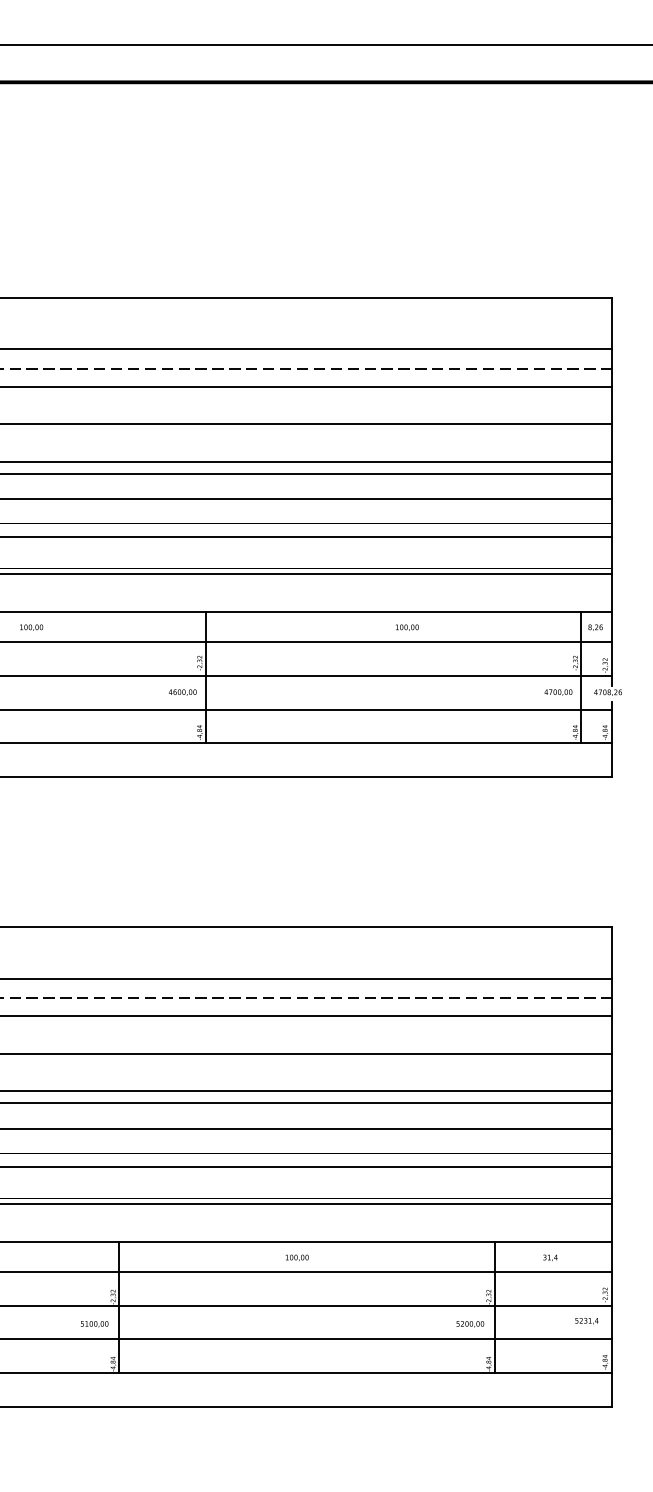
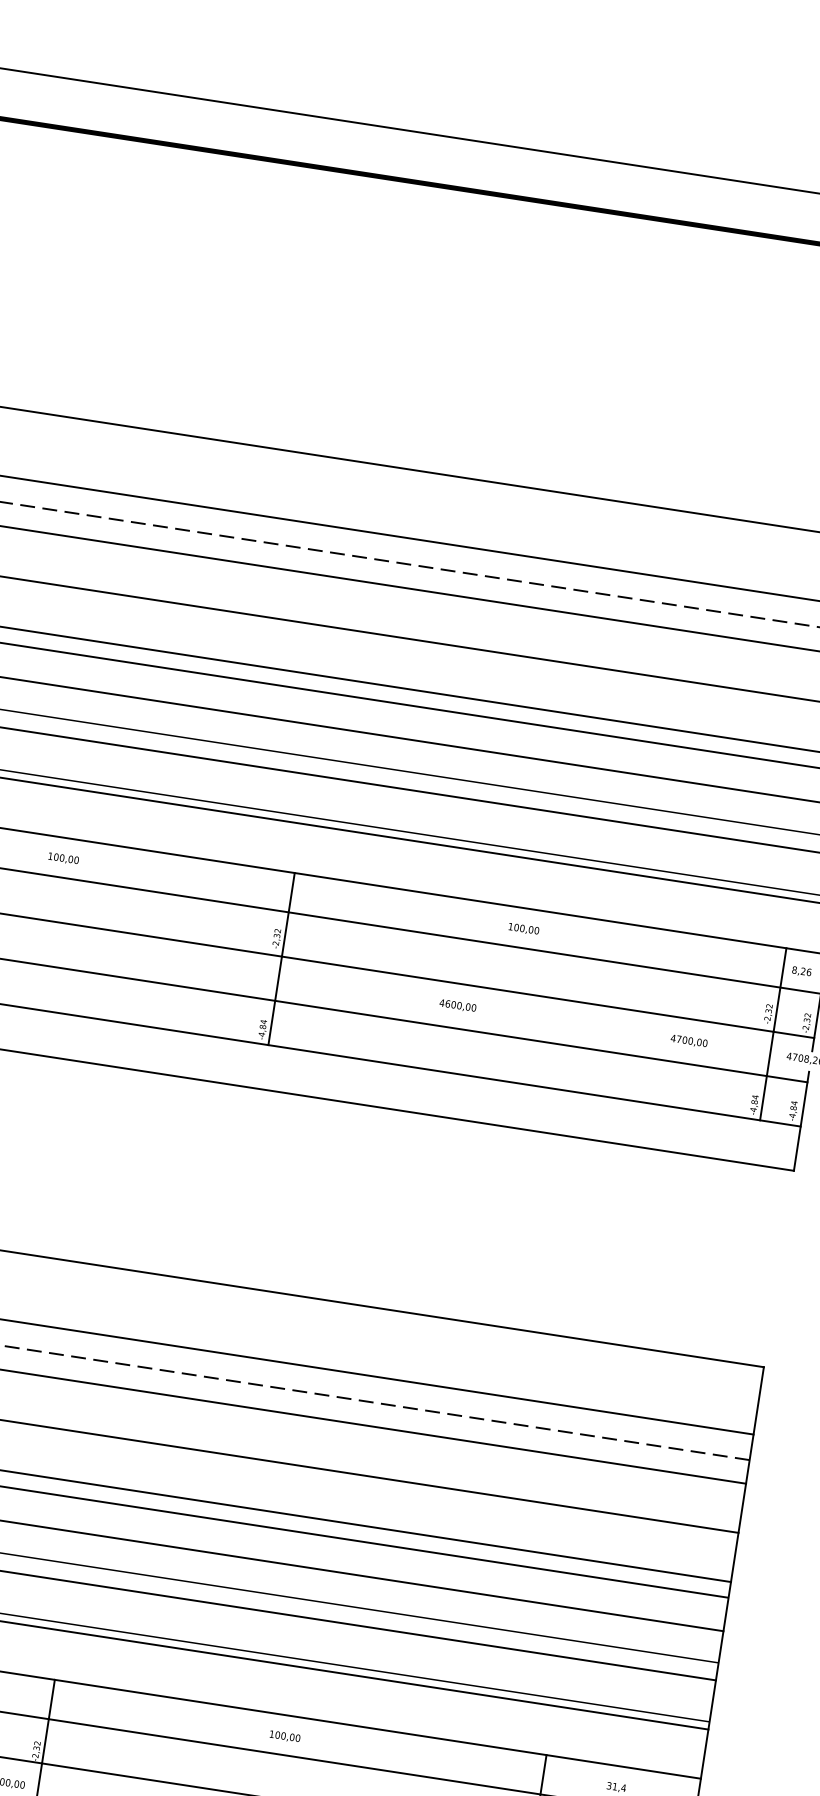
text: (407, 627) -> (524, 928), moved
text: (182, 692) -> (457, 1005), moved
text: (558, 692) -> (689, 1041), moved

